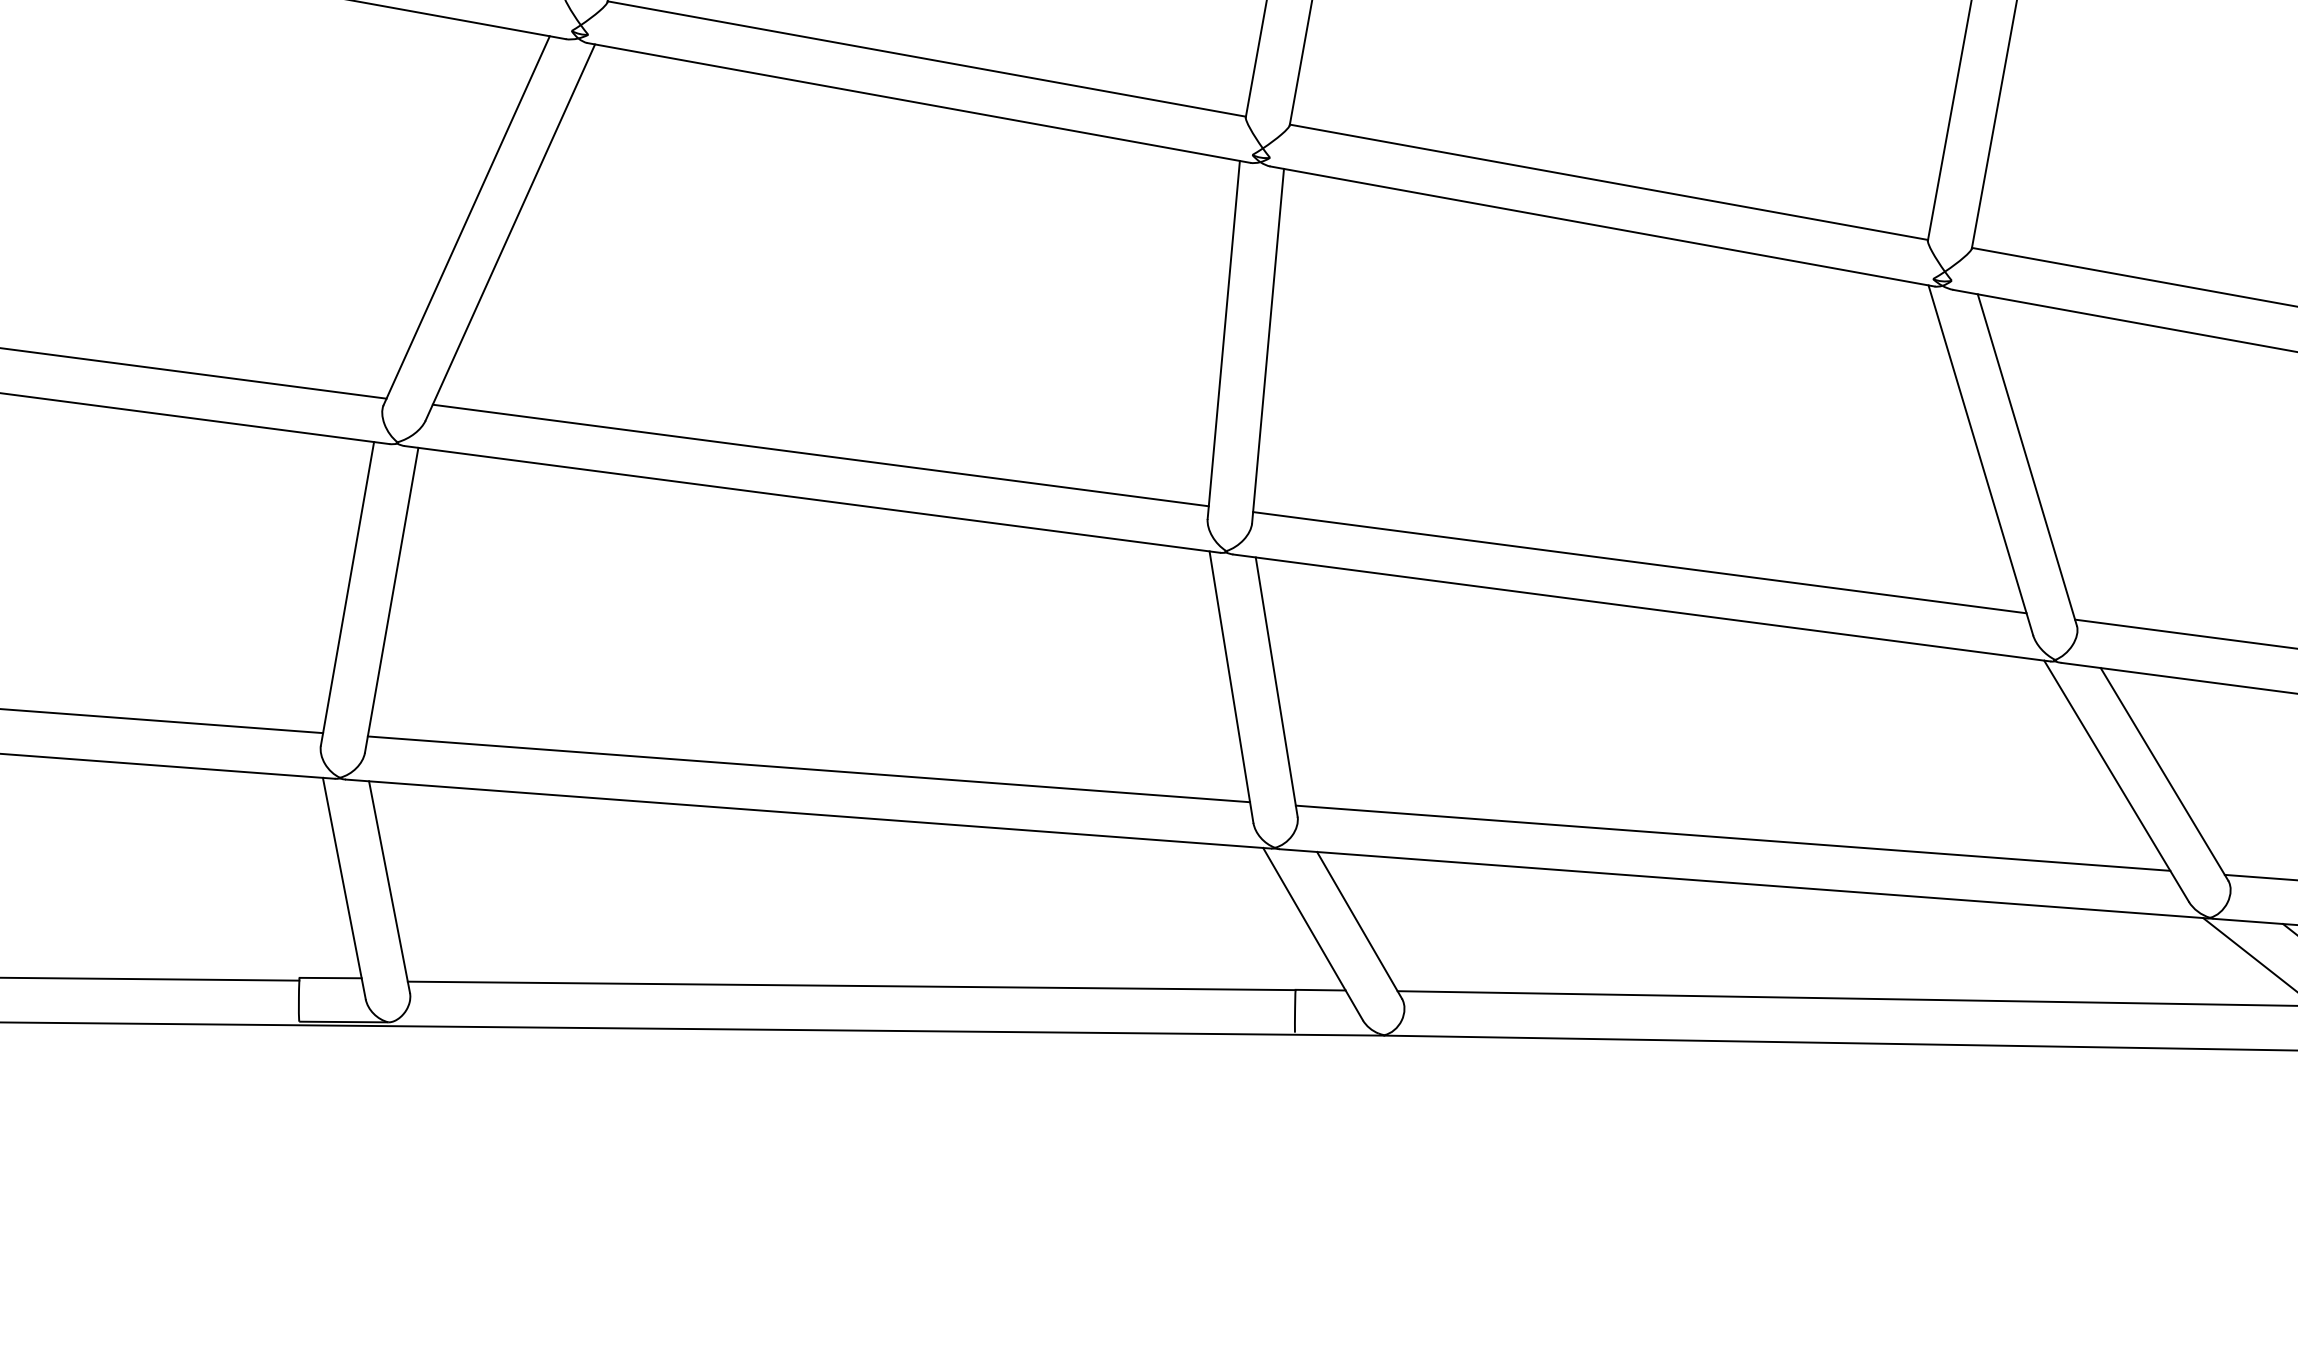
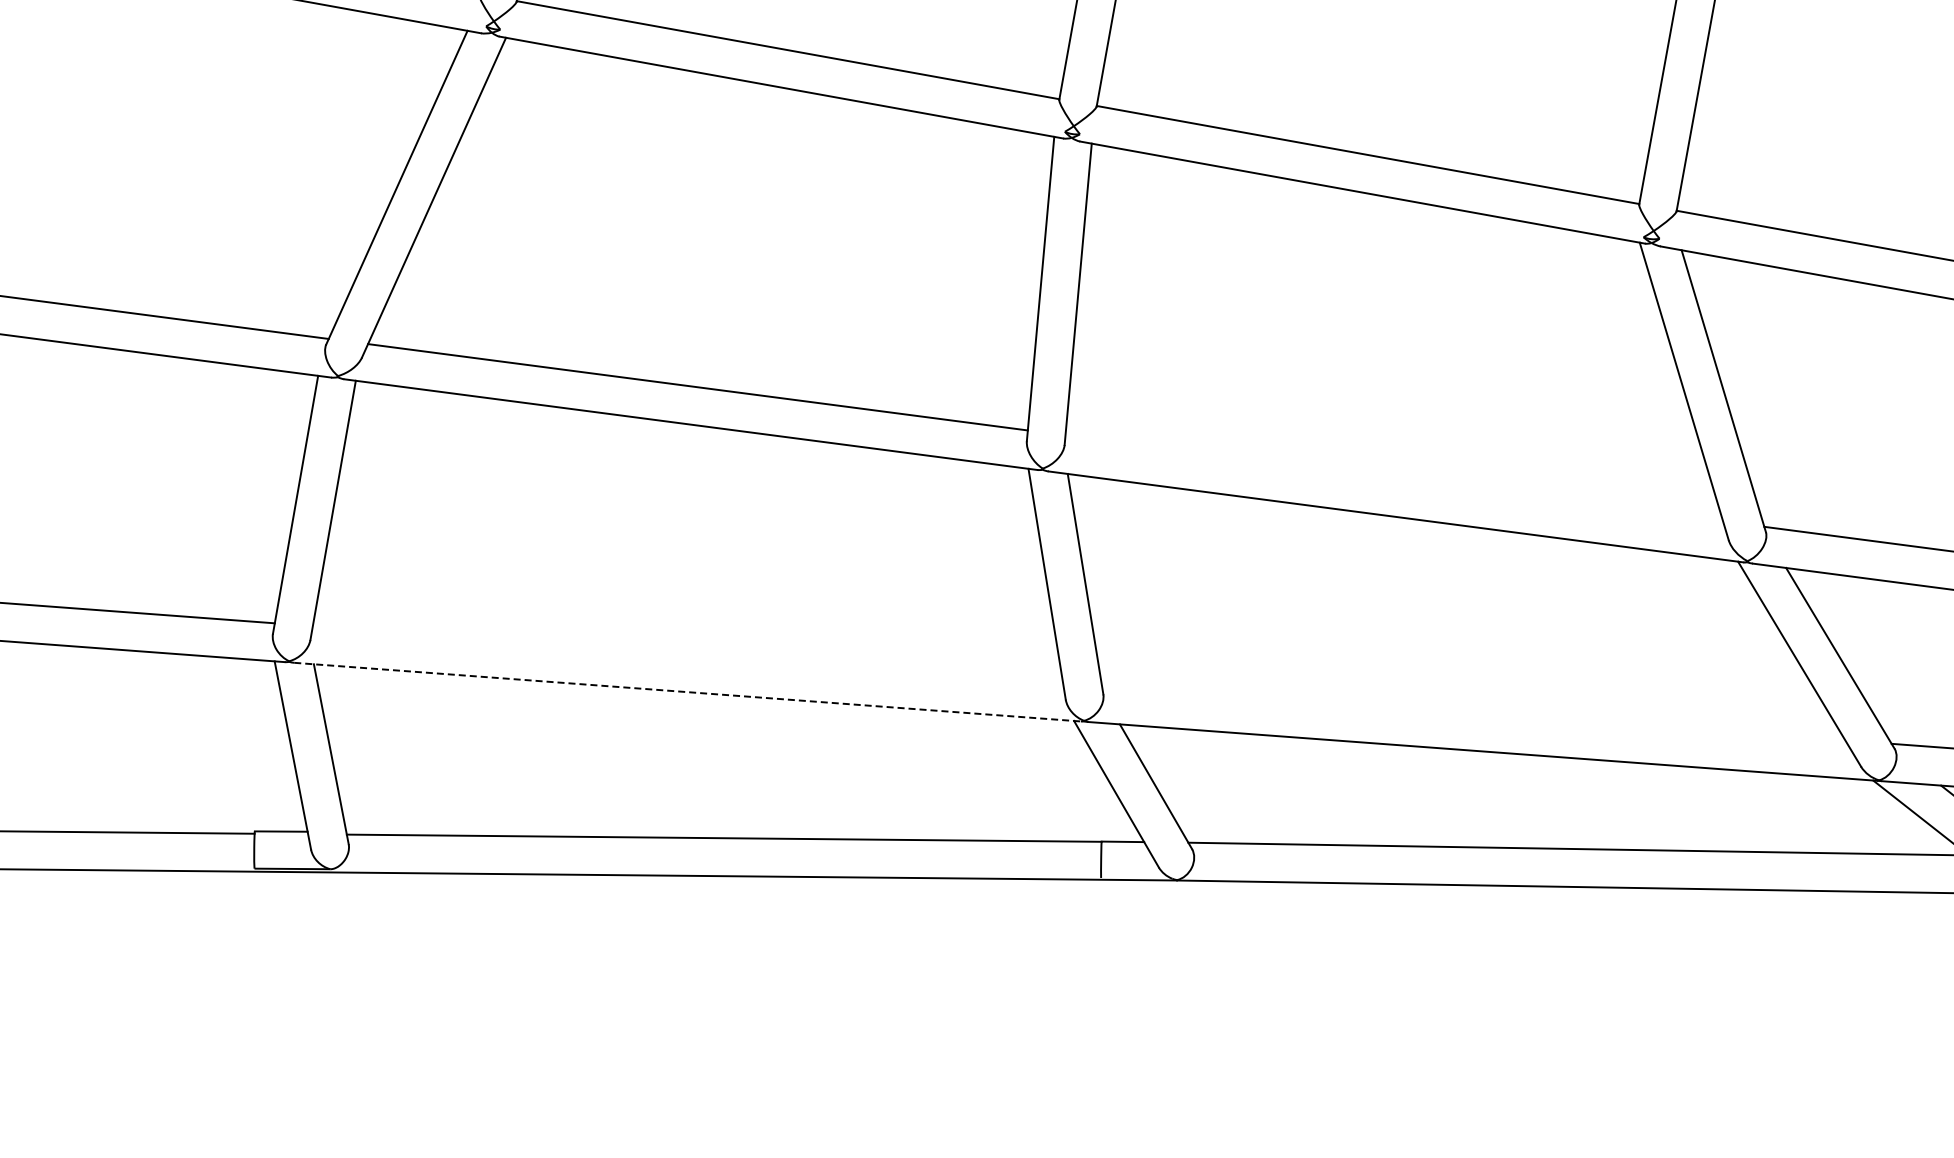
line: (1640, 562) -> (1394, 478), removed
line: (808, 769) -> (687, 654), removed
line: (809, 814) -> (688, 692), solid -> dashed
line: (1732, 838) -> (1473, 712), removed

